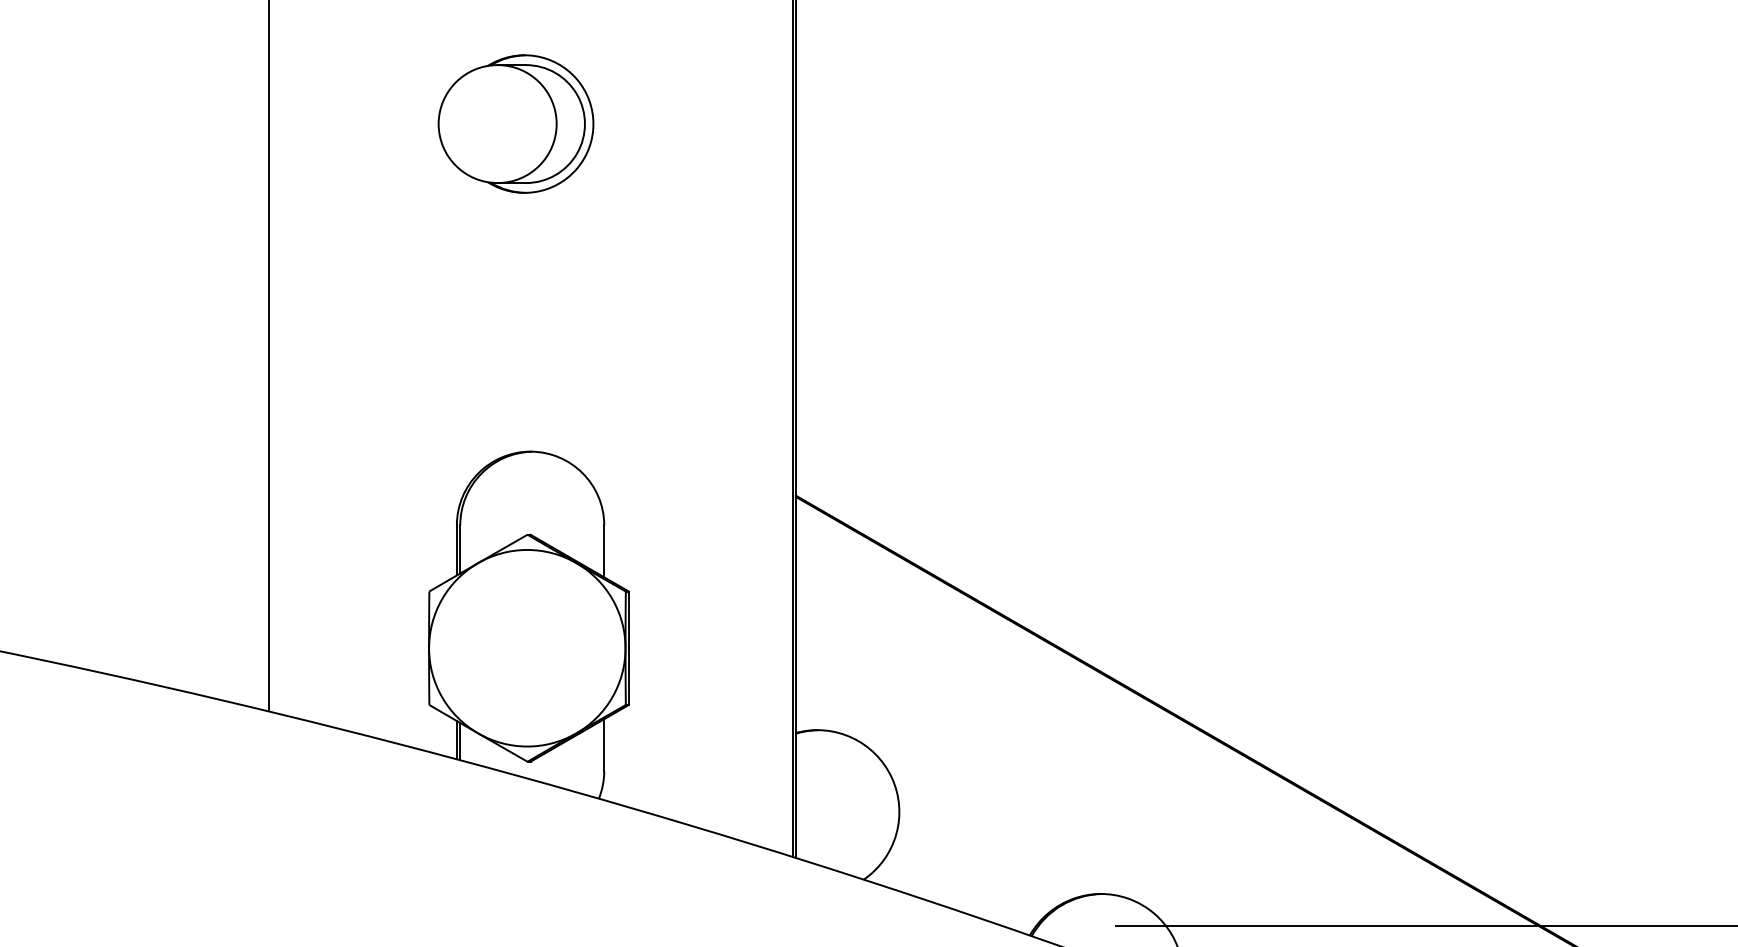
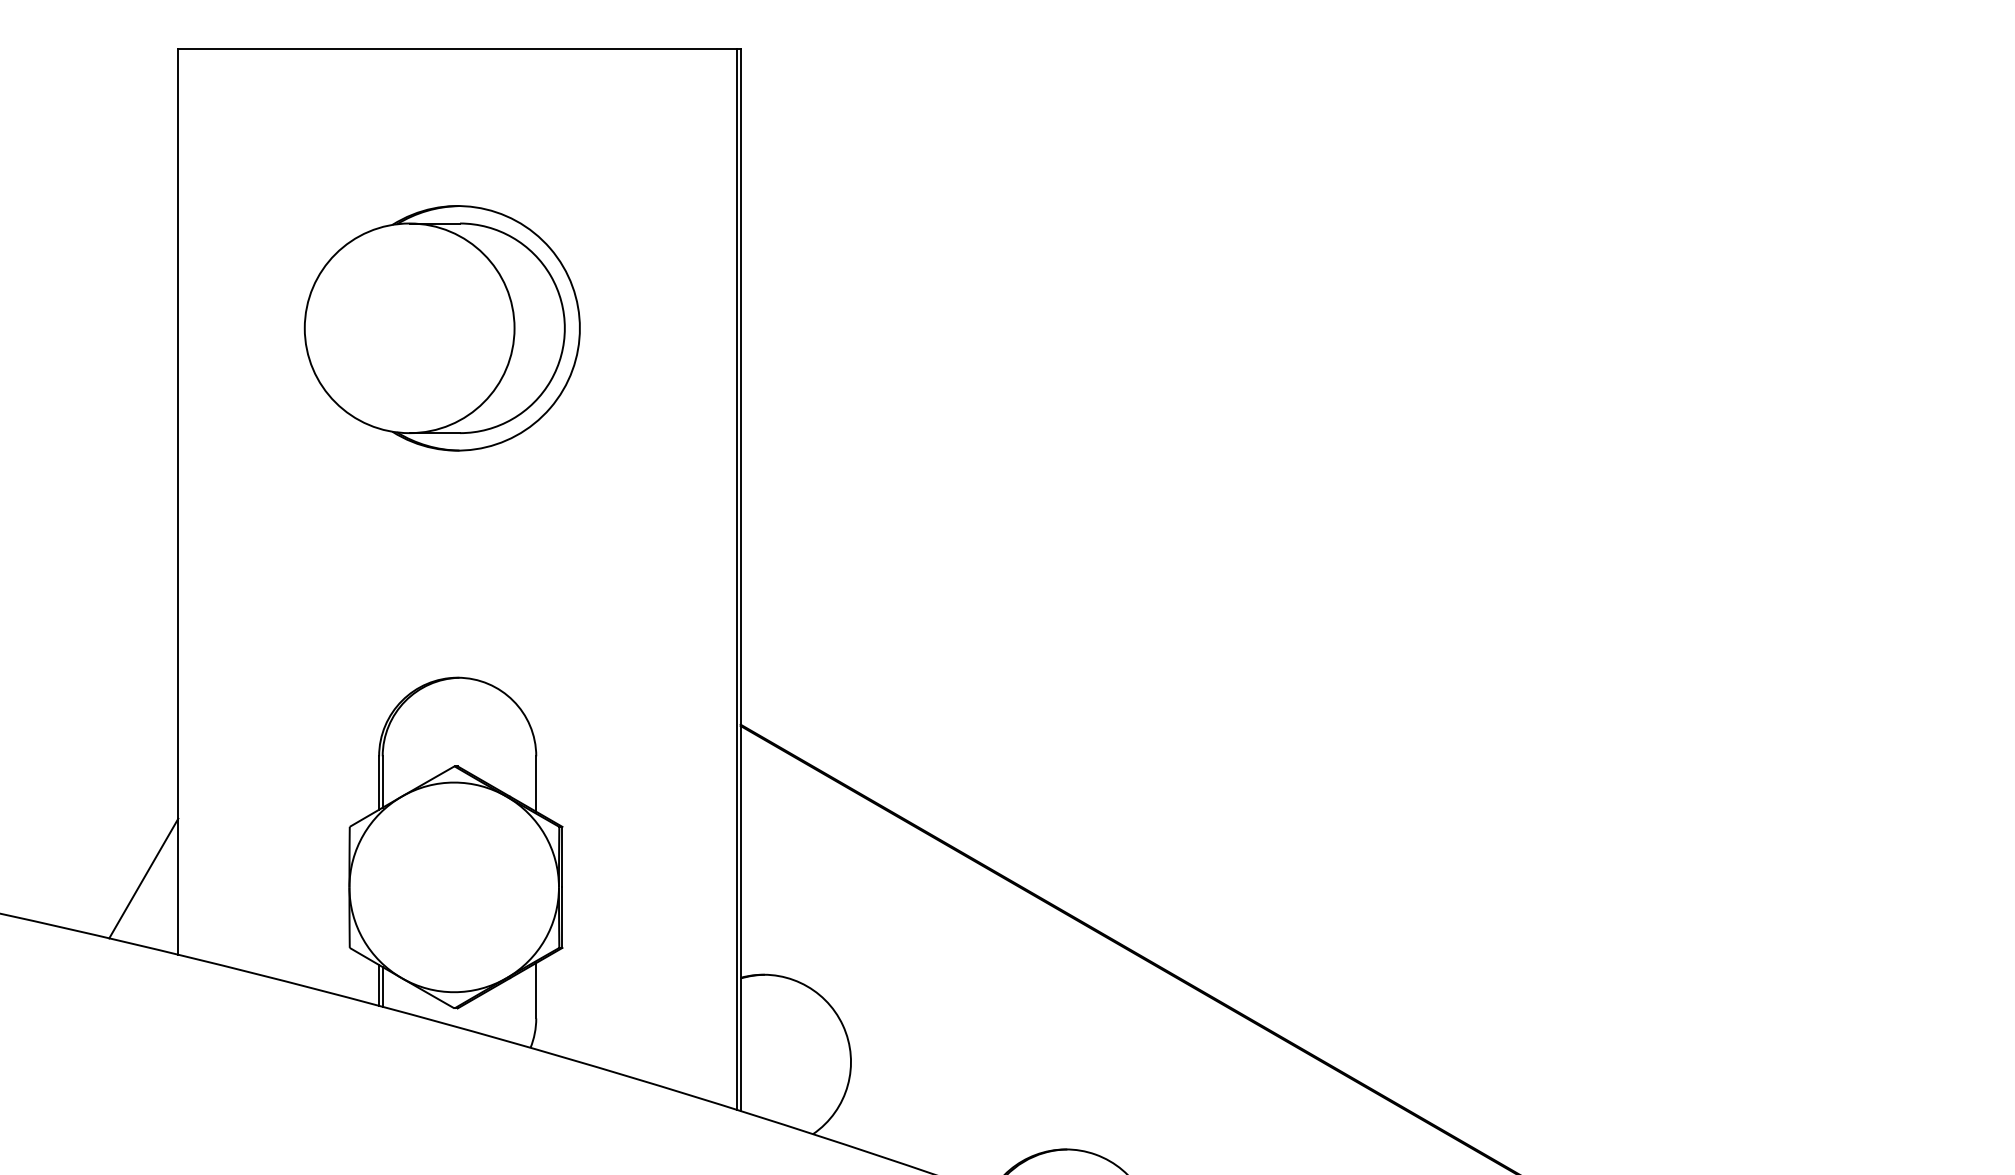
part: (515, 124) -> (441, 328), size x1.67
line: (235, 639) -> (143, 878), added

